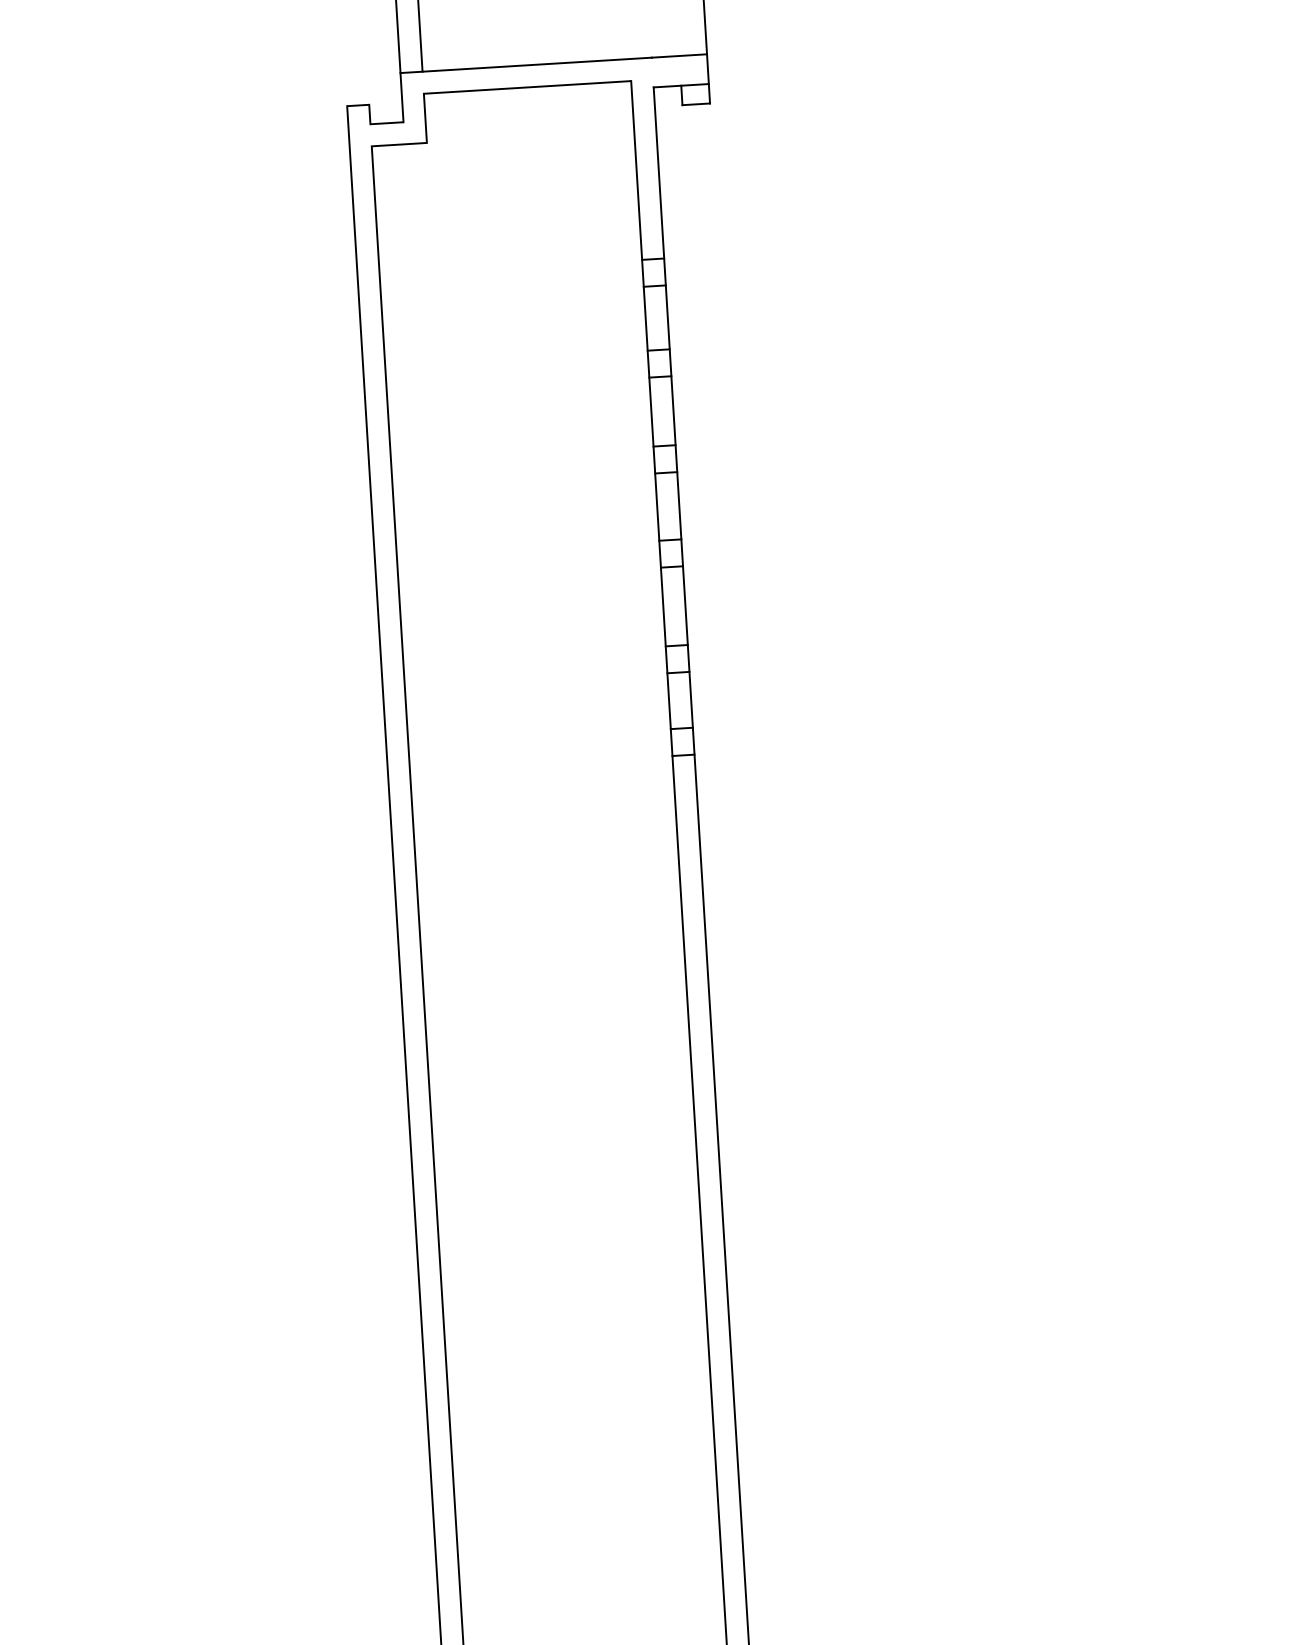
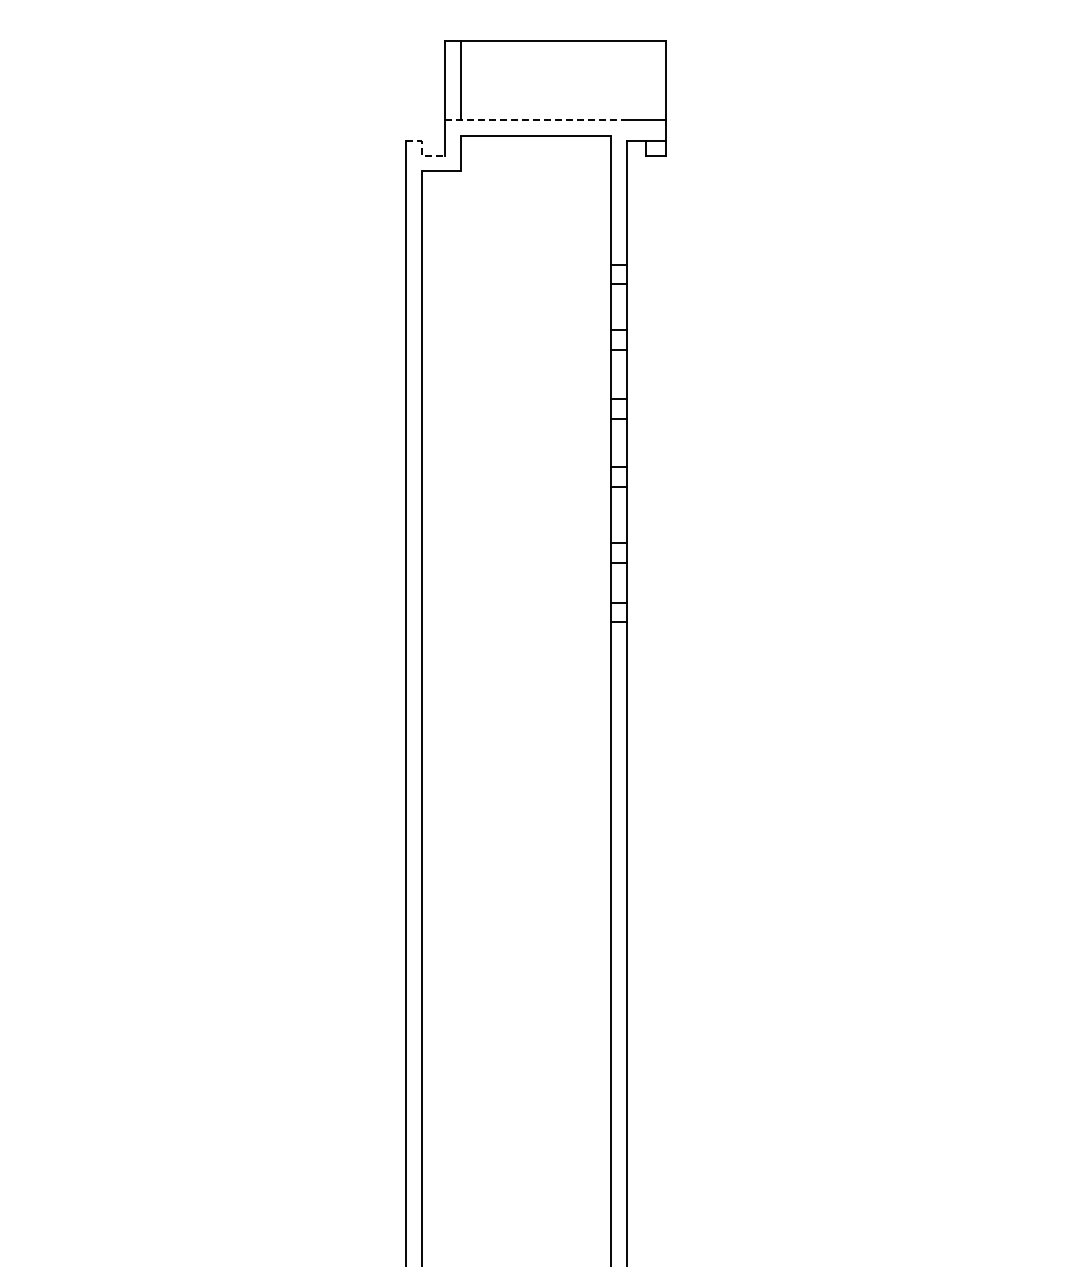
line: (526, 65) -> (536, 120), solid -> dashed
line: (370, 120) -> (421, 152), solid -> dashed

